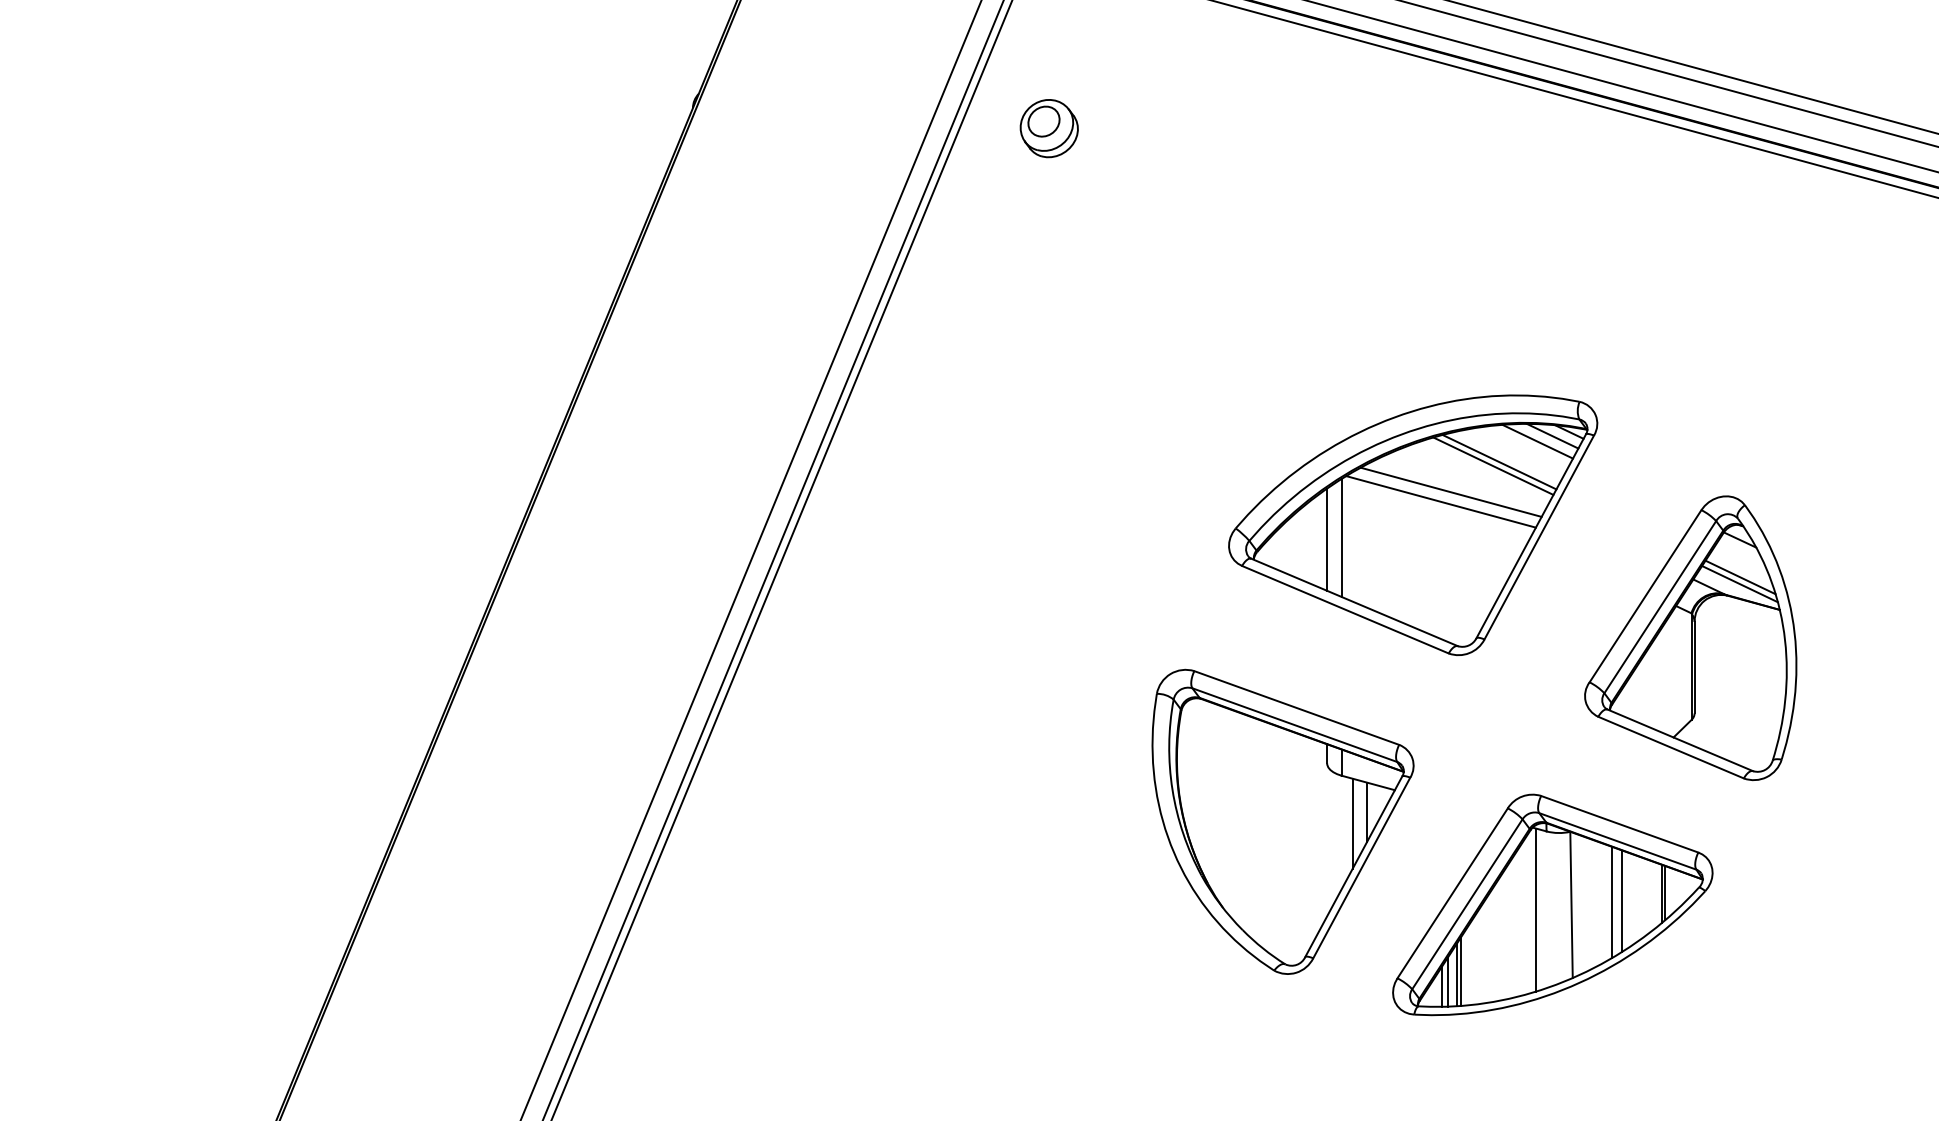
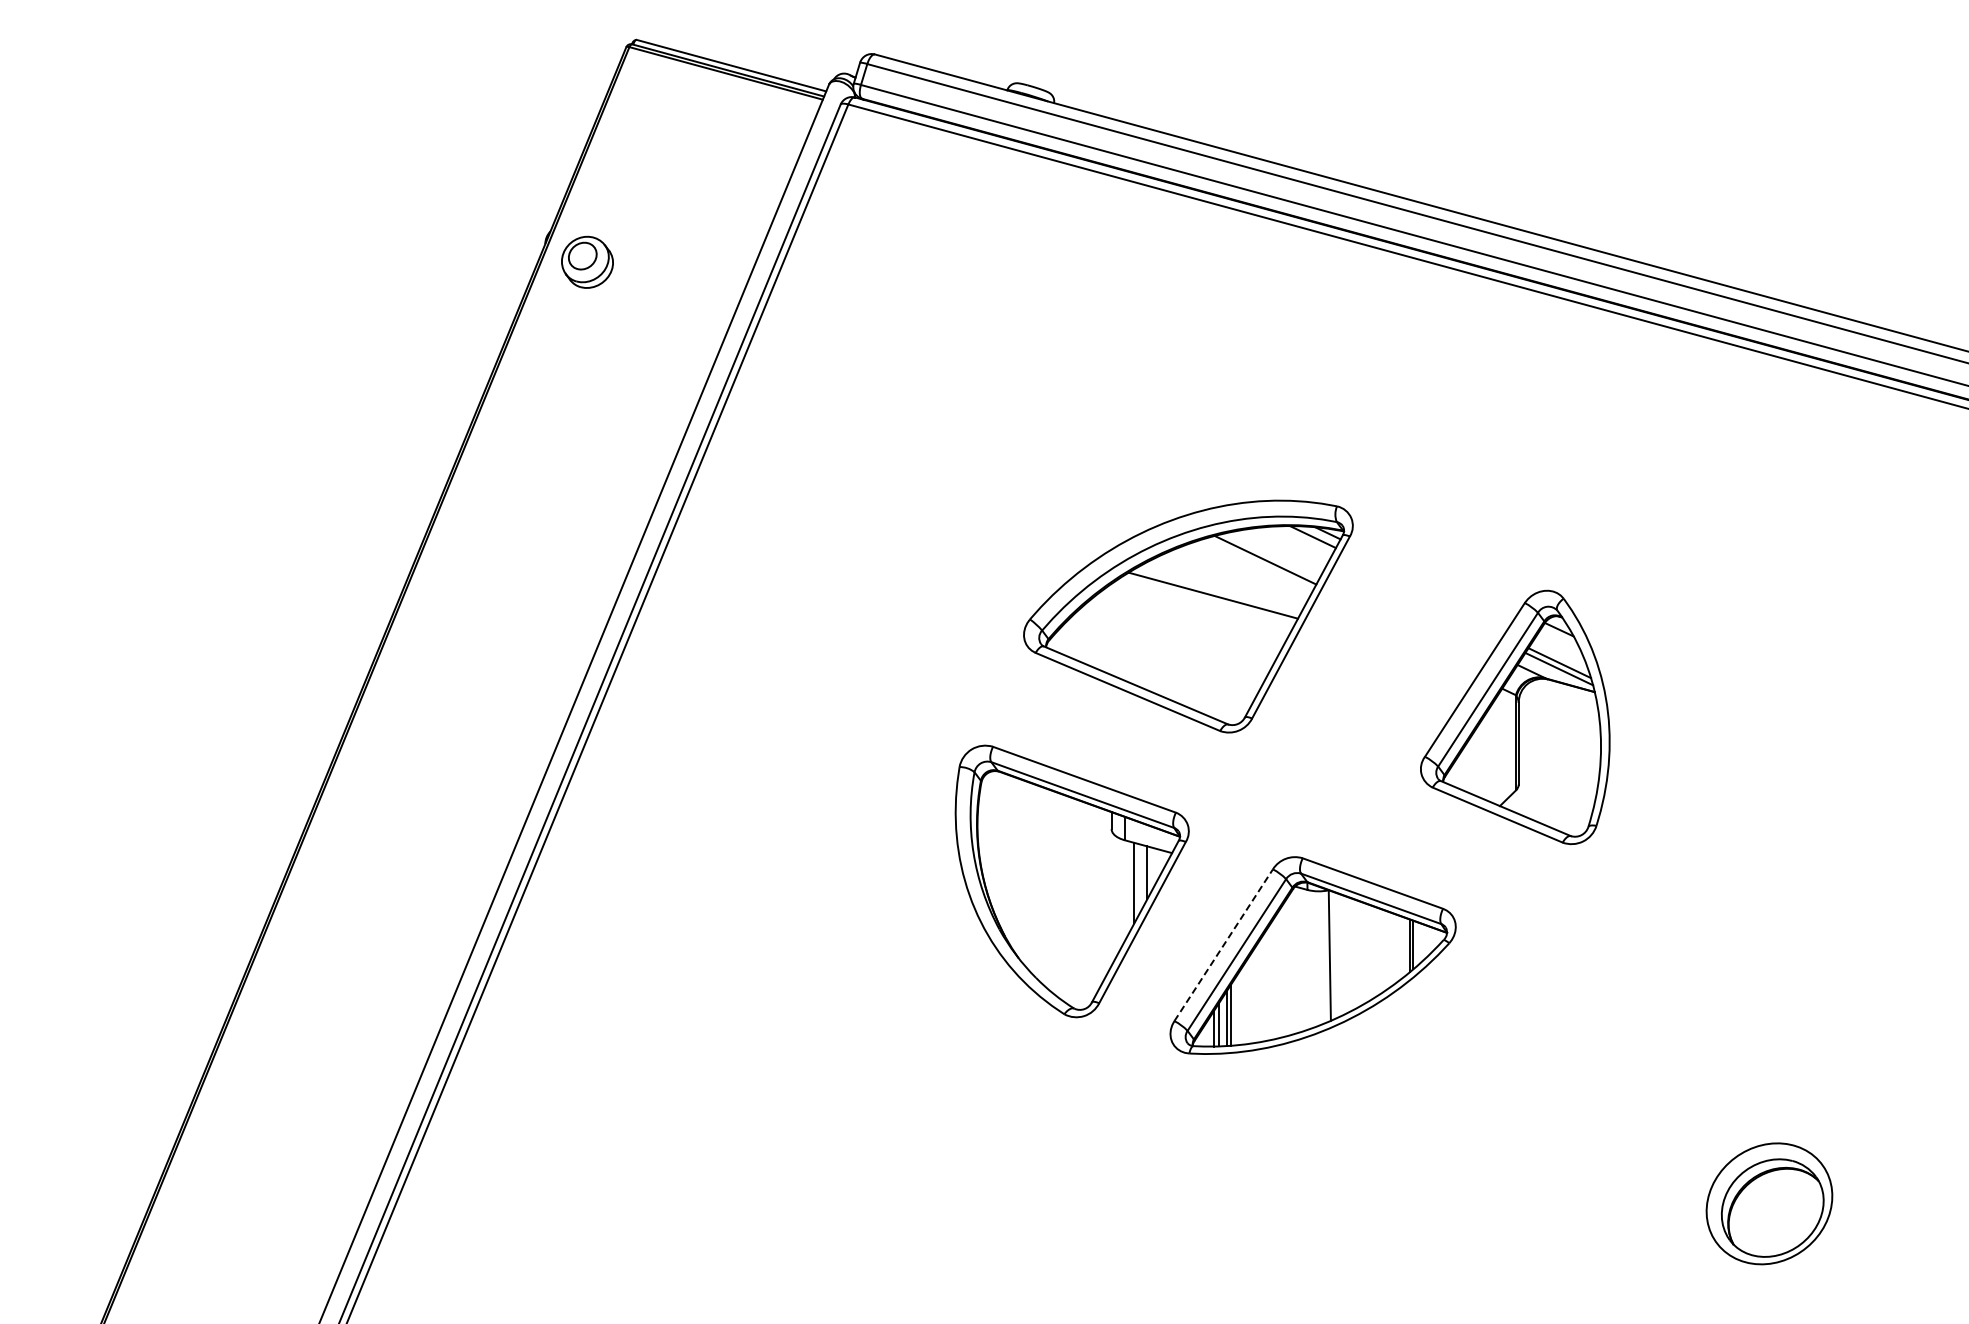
part: (1049, 127) -> (587, 261), moved
line: (1537, 441) -> (1299, 541), removed
line: (1492, 465) -> (1259, 563), removed
line: (1451, 492) -> (1222, 587), removed
line: (1341, 537) -> (1124, 627), removed
line: (1327, 539) -> (1111, 629), removed
part: (1690, 638) -> (1515, 717), moved
line: (1452, 892) -> (1223, 944), solid -> dashed
line: (1612, 901) -> (1366, 952), removed
line: (1622, 901) -> (1375, 952), removed
line: (1536, 910) -> (1298, 960), removed

